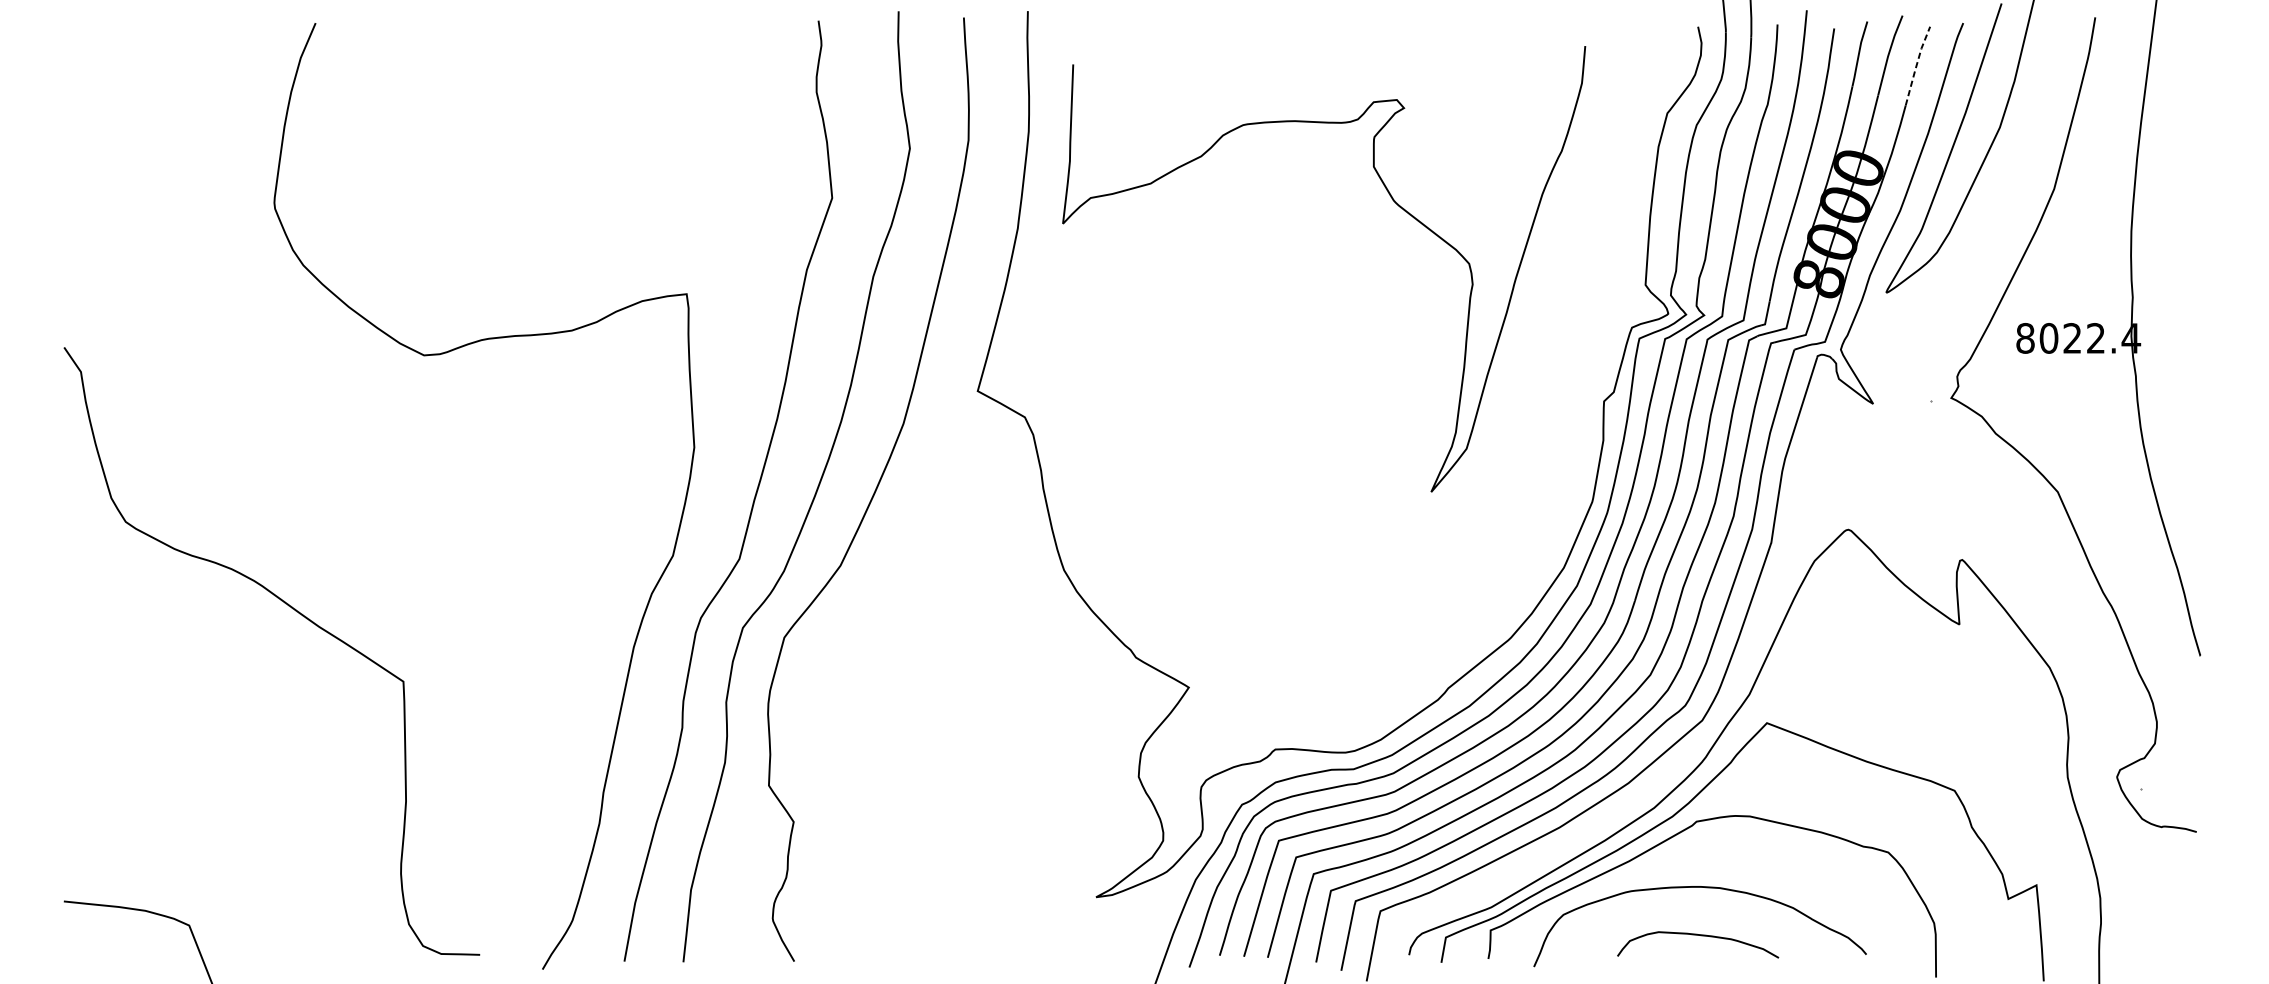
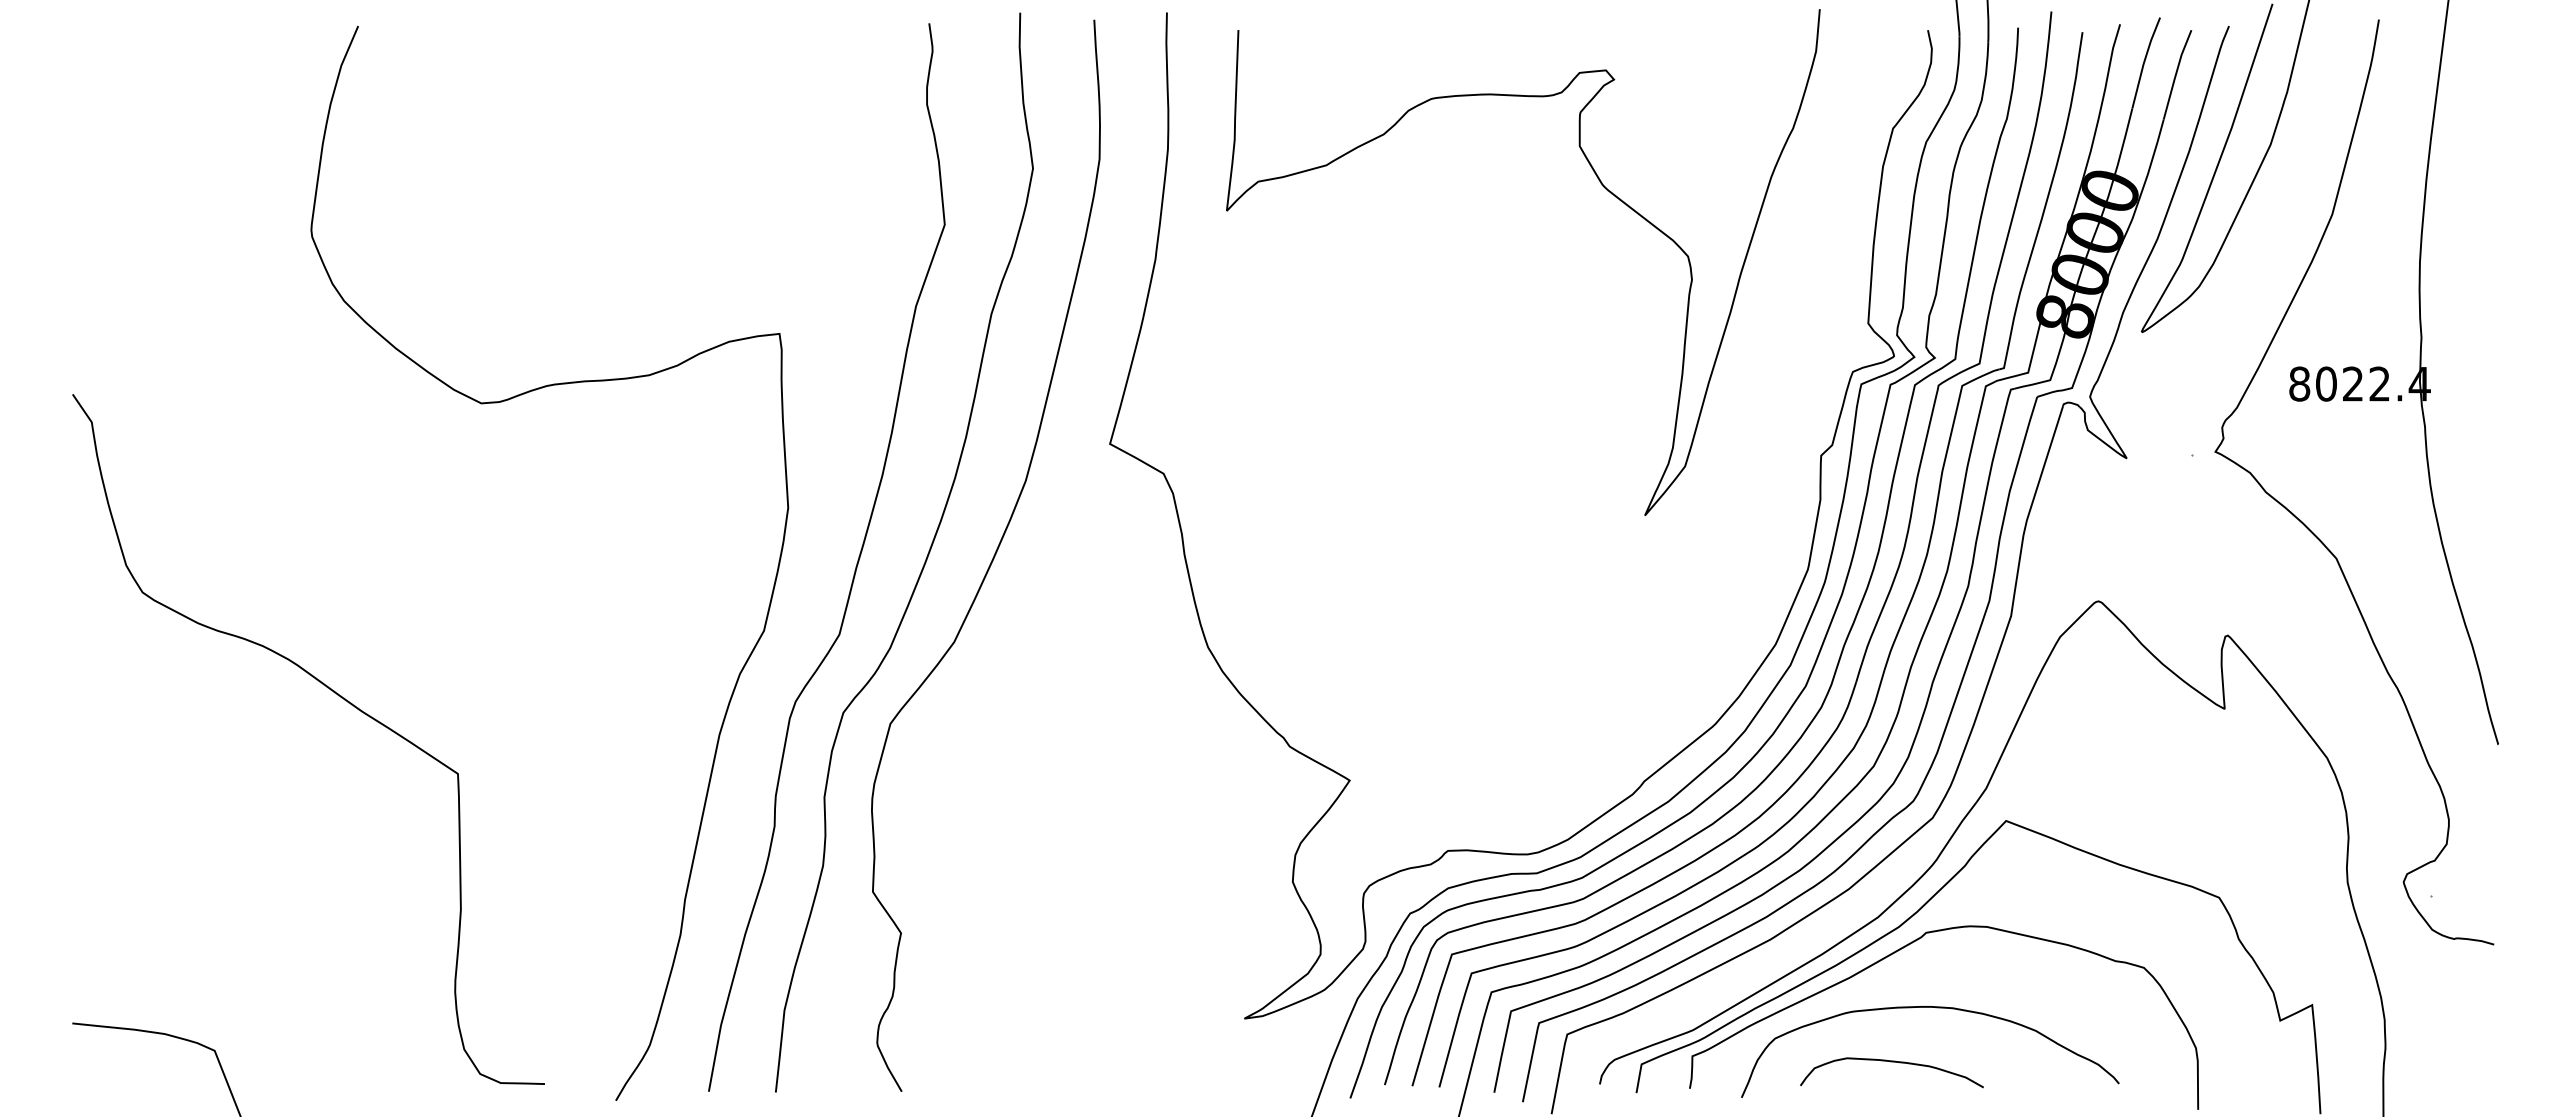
line: (1917, 64) -> (2176, 73), dashed -> solid
curve: (1392, 201) -> (1601, 185), moved
curve: (1697, 935) -> (1891, 1062), moved

